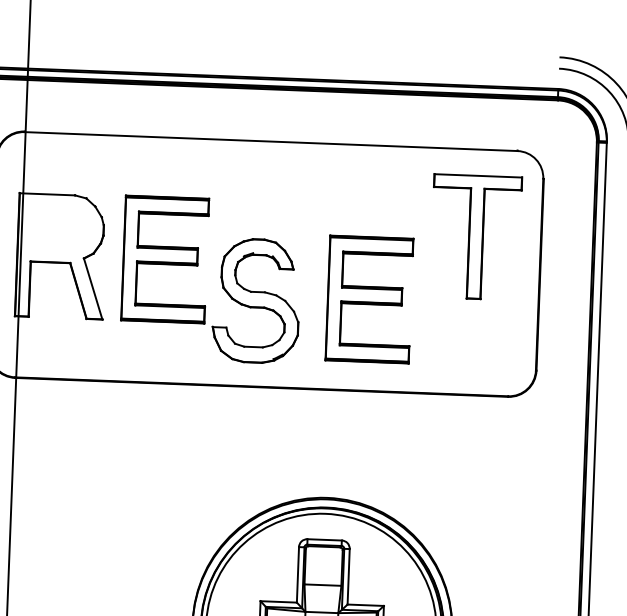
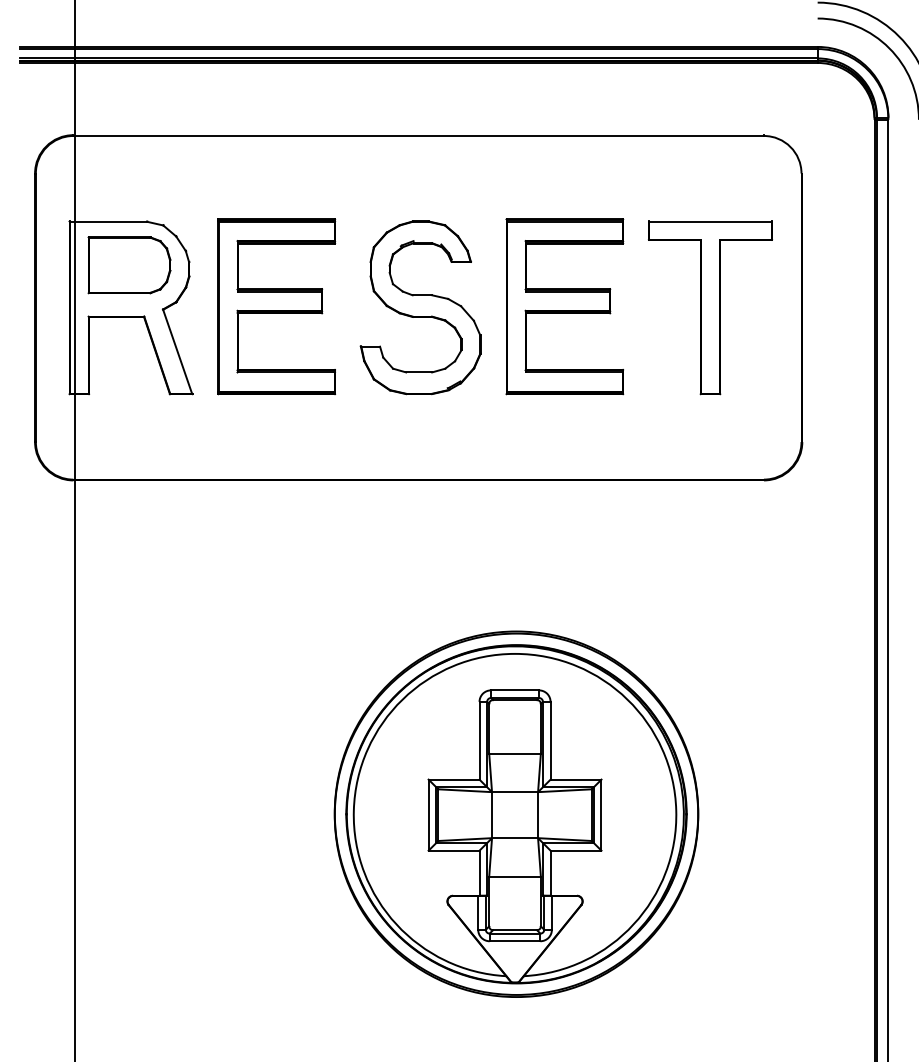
part: (61, 226) -> (129, 265), added
part: (476, 237) -> (710, 307), moved
part: (369, 299) -> (564, 306), moved
part: (256, 300) -> (420, 307), moved

